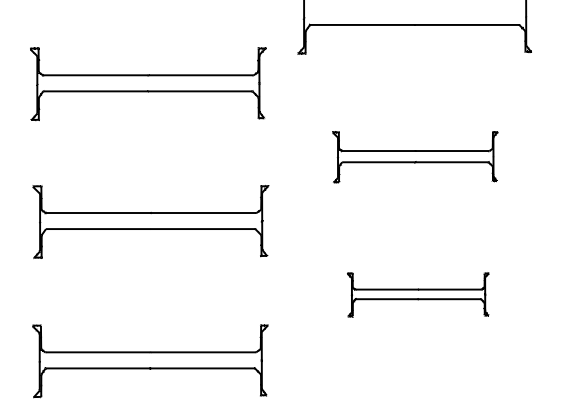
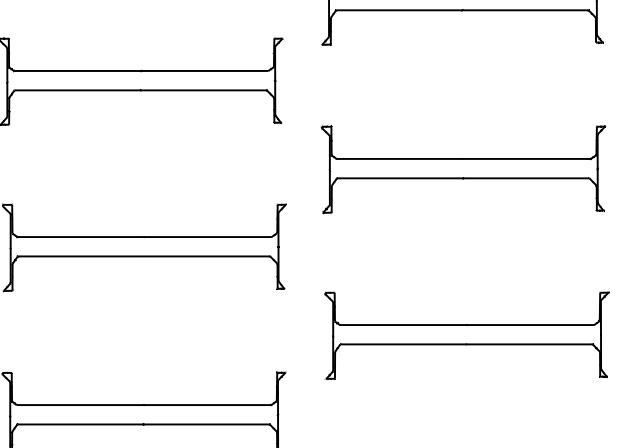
part: (415, 157) -> (463, 170), size x1.43
part: (418, 294) -> (466, 335), size x1.67

